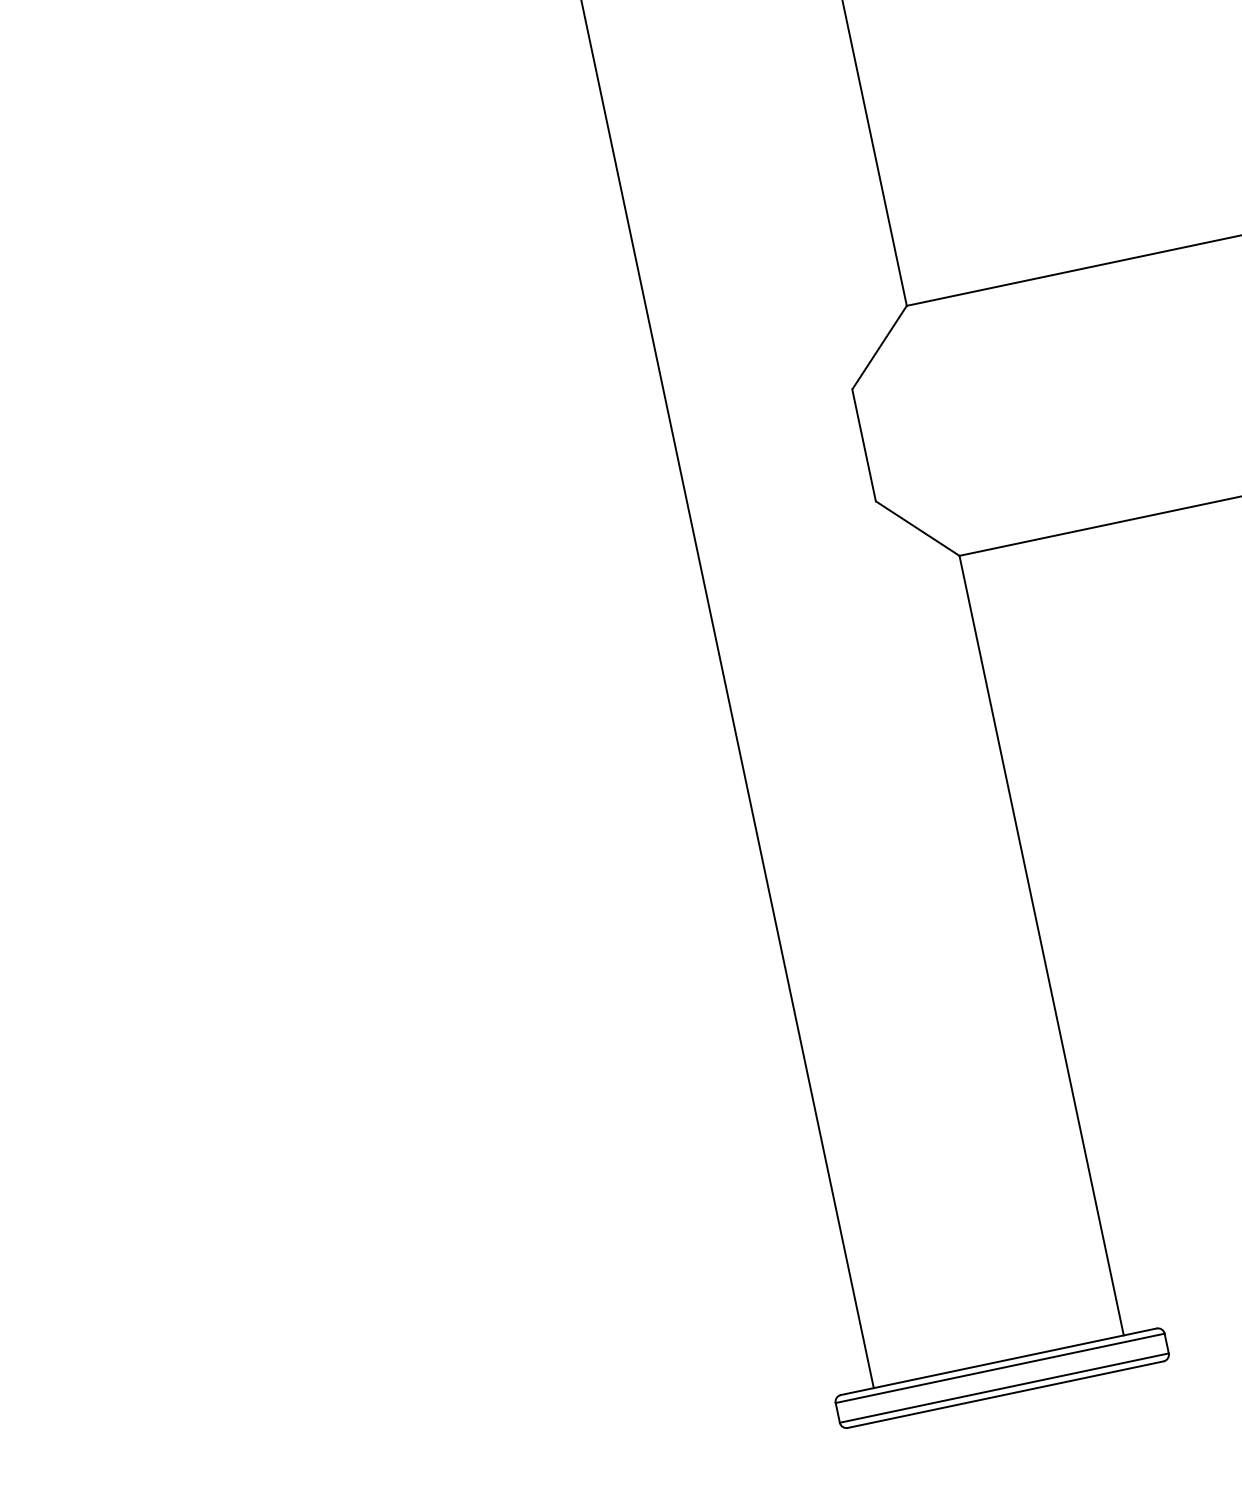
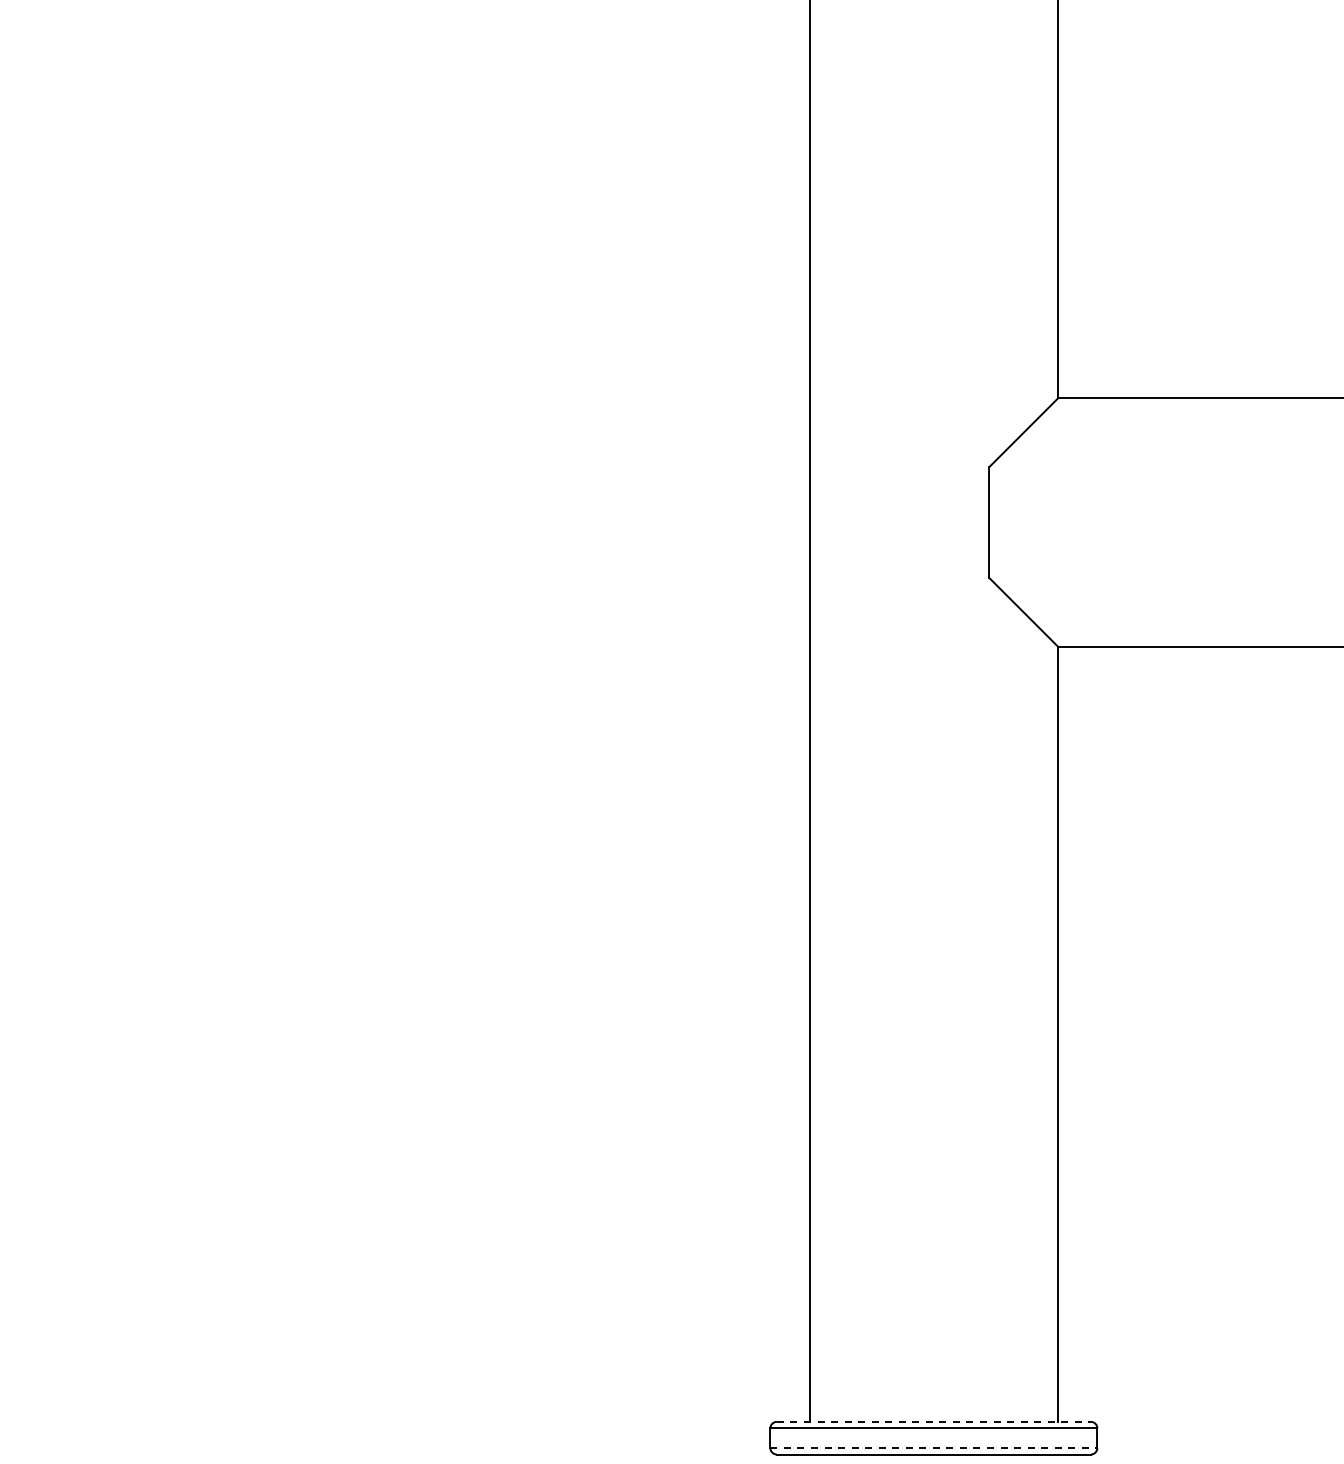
line: (998, 1361) -> (933, 1421), solid -> dashed
line: (1004, 1388) -> (933, 1448), solid -> dashed

